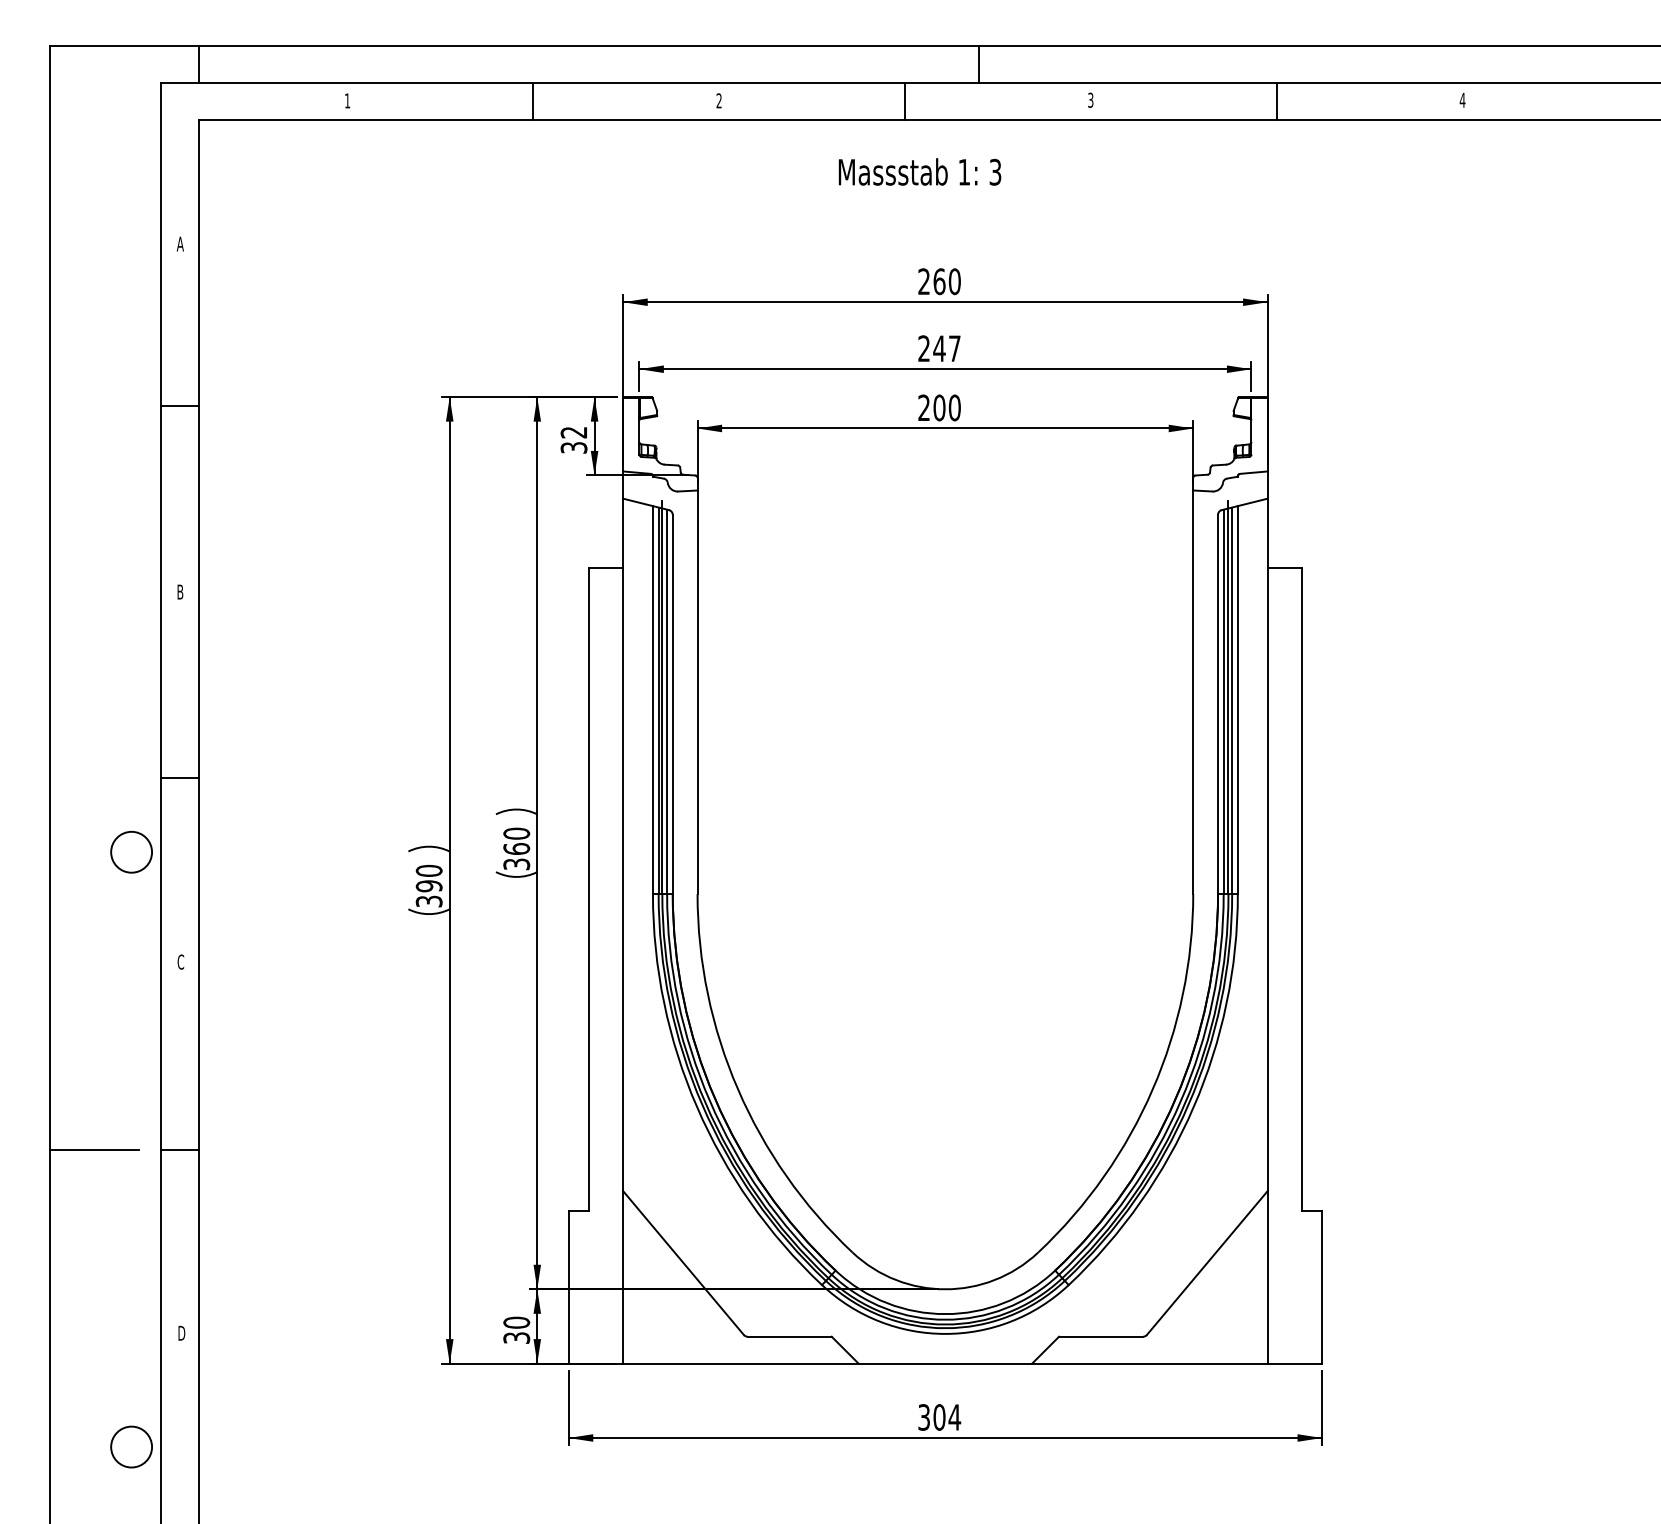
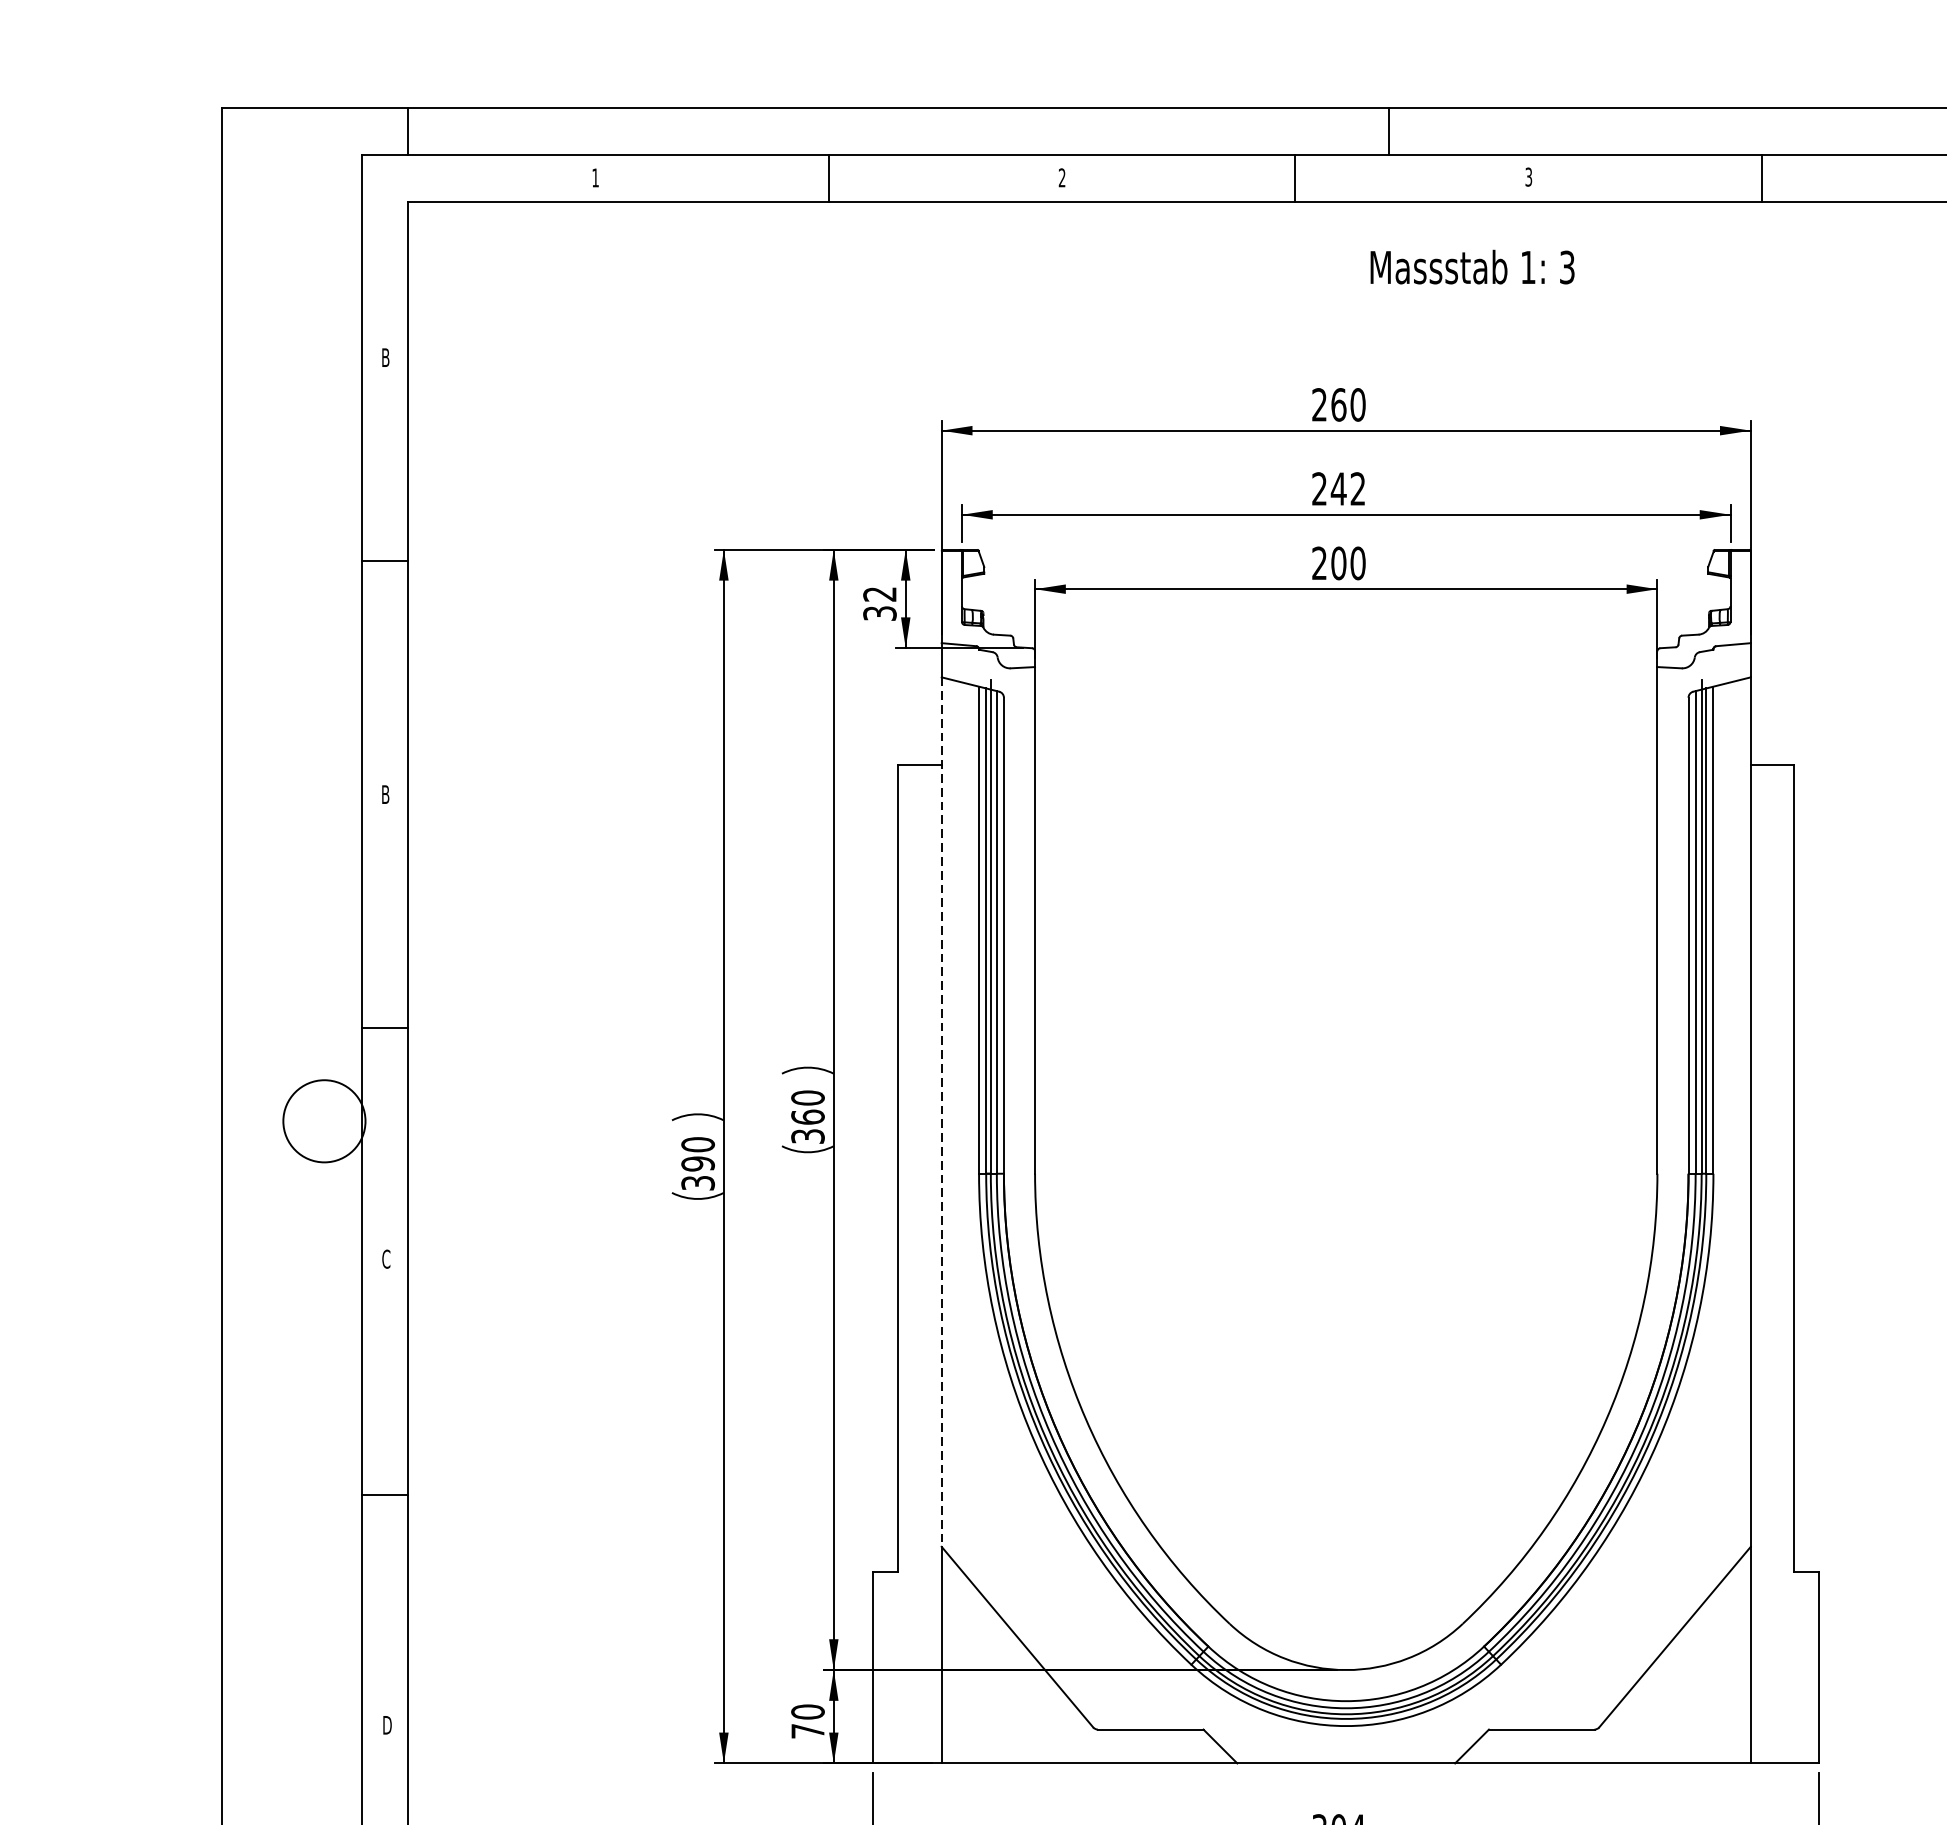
text: (919, 171) -> (1471, 266), moved
text: (179, 243) -> (384, 356), A -> B
text: (954, 348) -> (1357, 488), 247 -> 242
line: (623, 845) -> (942, 1112), solid -> dashed
circle: (131, 851) -> (324, 1120), size x1.6
line: (94, 1149) -> (277, 1494), removed
text: (516, 1337) -> (807, 1730), 30 -> 70

